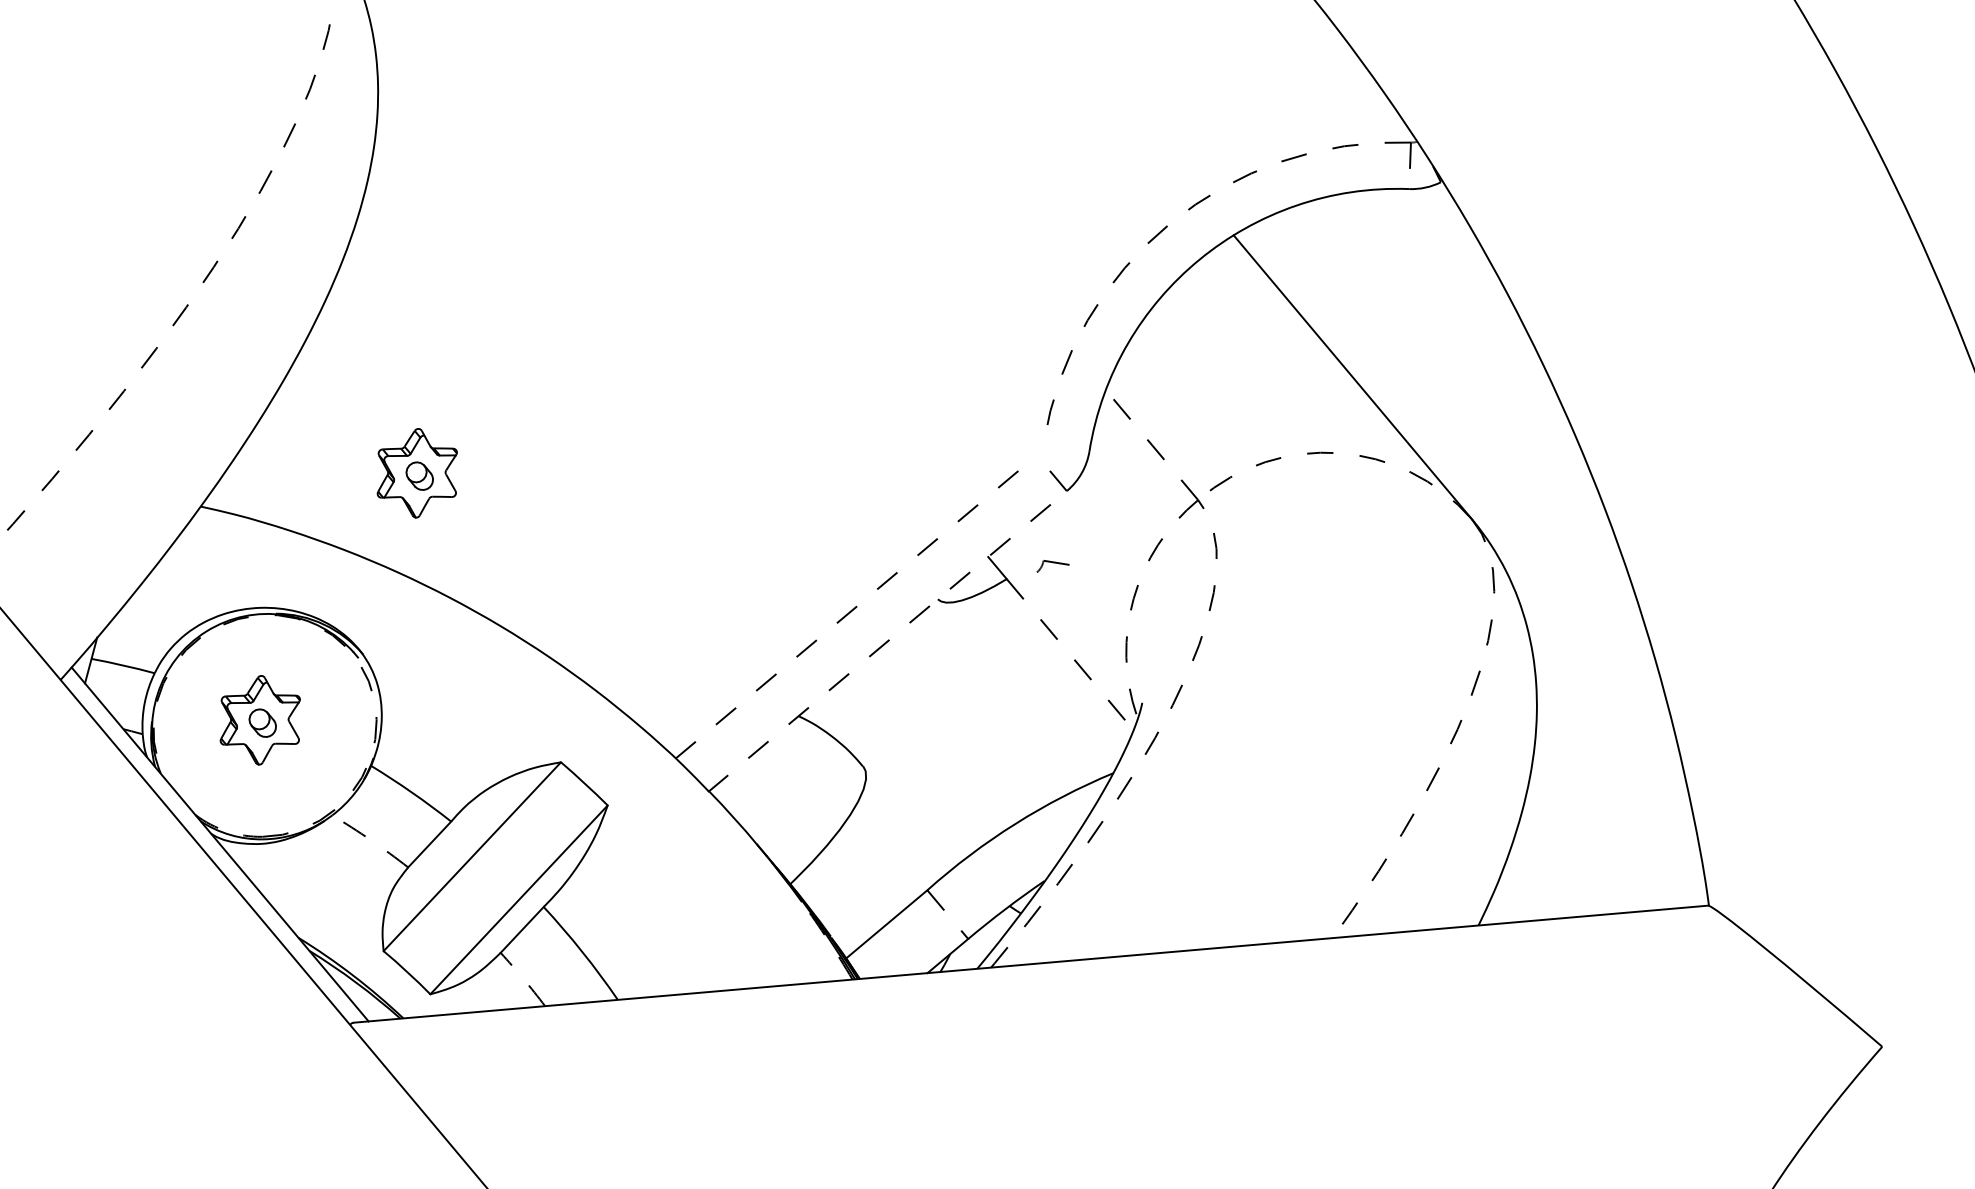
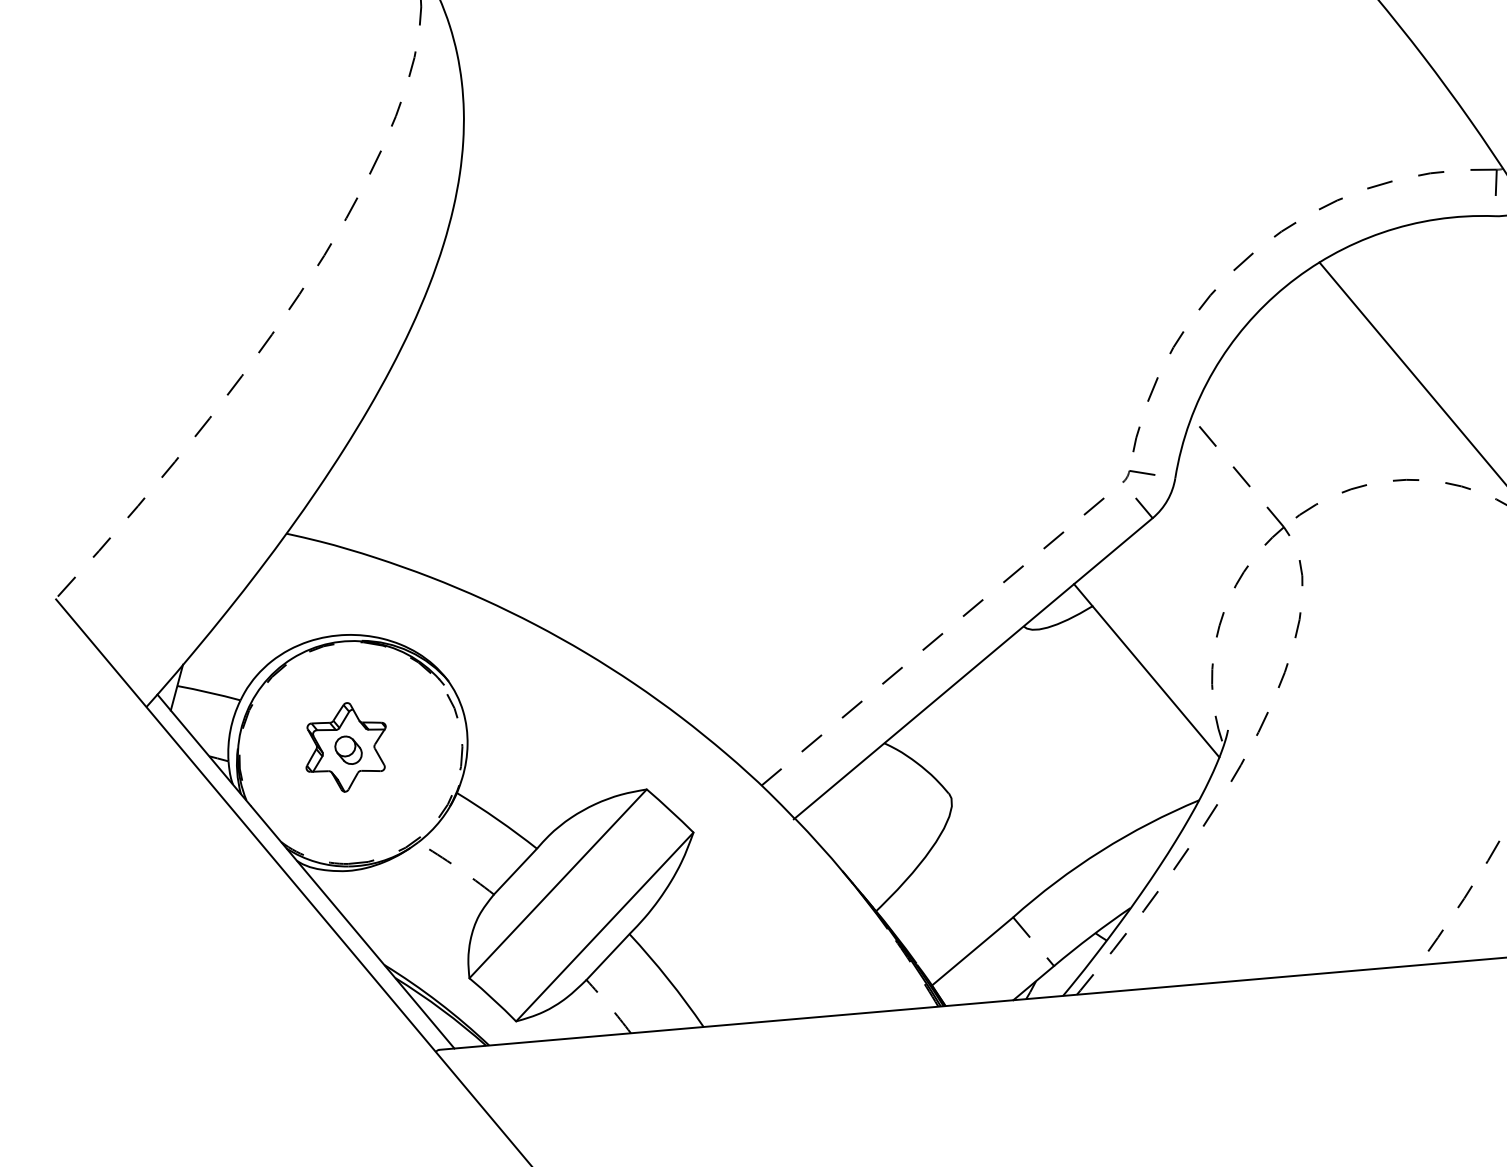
part: (416, 473) -> (502, 500), removed
part: (1052, 566) -> (1138, 476), moved
line: (887, 641) -> (973, 668), dashed -> solid
line: (1070, 654) -> (1156, 681), dashed -> solid

